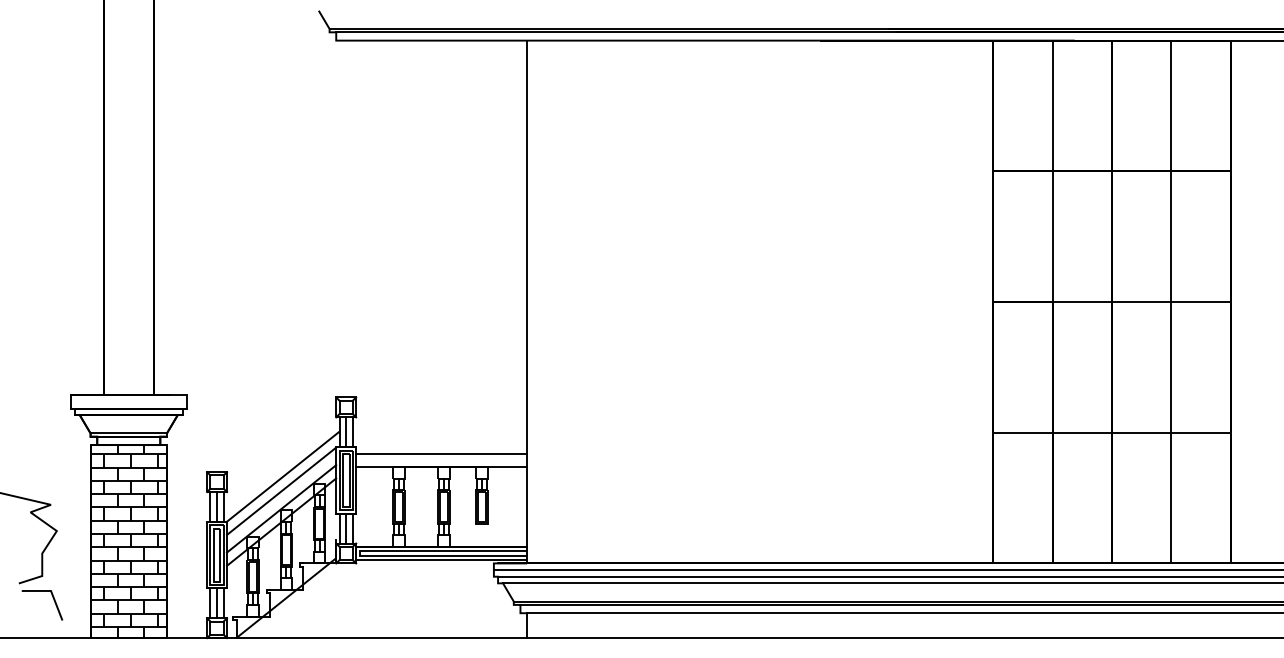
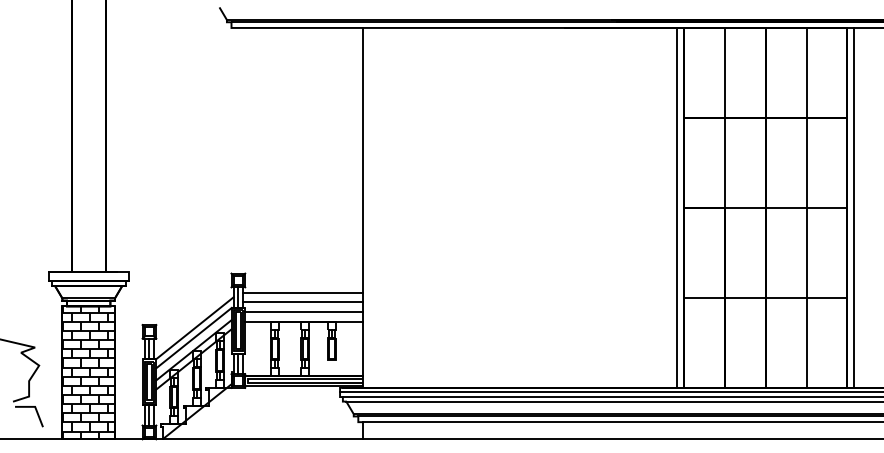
line: (984, 301) -> (677, 207), added
line: (1241, 301) -> (854, 207), added
line: (439, 426) -> (302, 293), added
line: (439, 439) -> (302, 302), added

